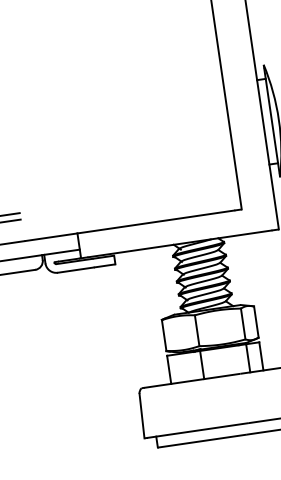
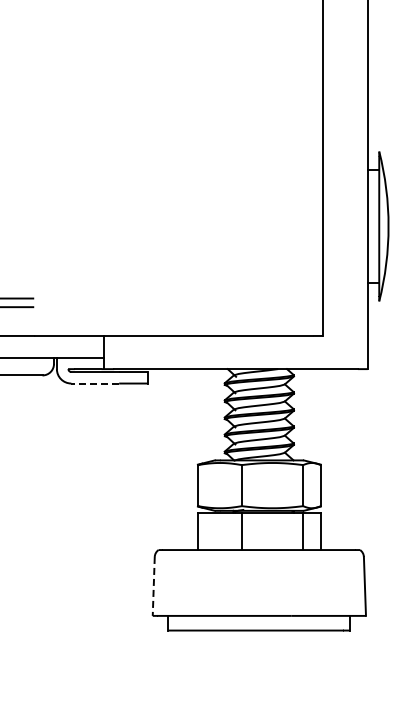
line: (76, 270) -> (95, 383), solid -> dashed
line: (141, 416) -> (153, 586), solid -> dashed

